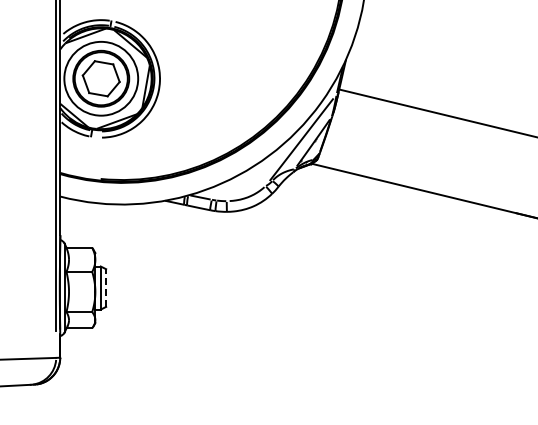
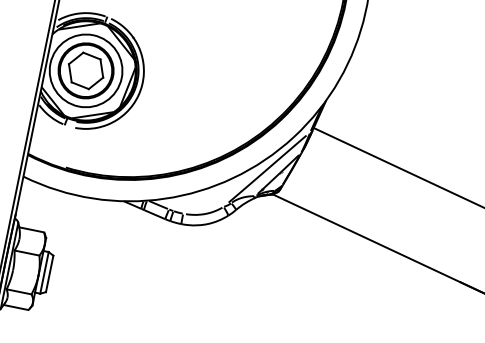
line: (106, 288) -> (49, 274), dashed -> solid

